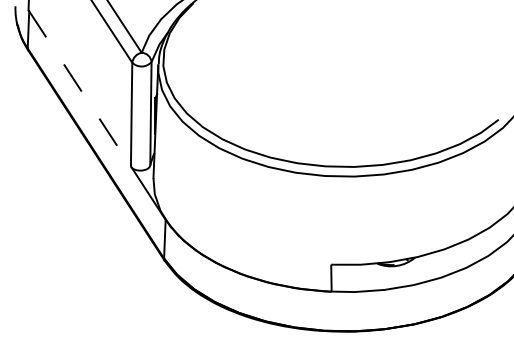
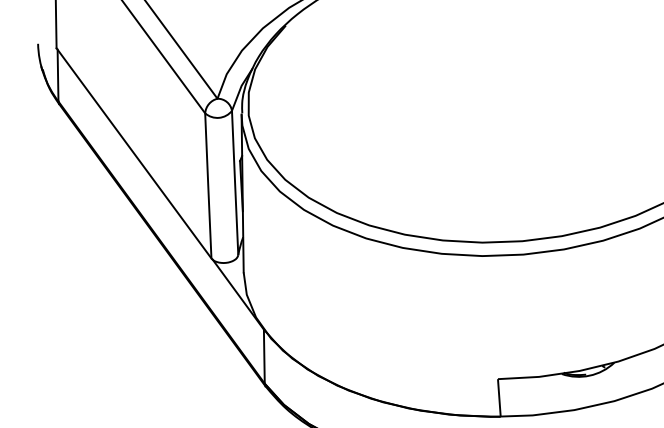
line: (79, 88) -> (133, 153), dashed -> solid

